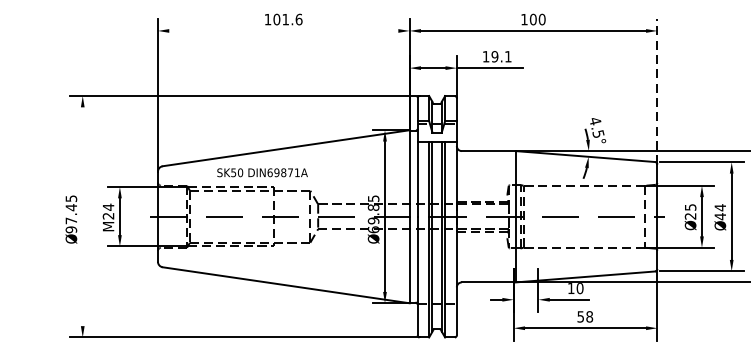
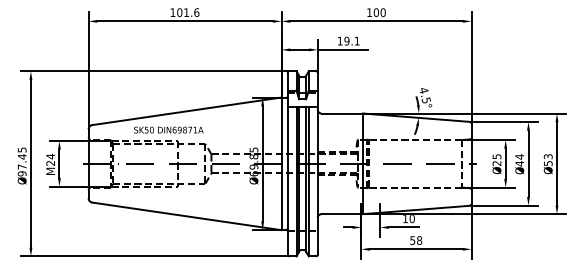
line: (283, 31) -> (184, 21), added
line: (657, 91) -> (471, 67), dashed -> solid
line: (82, 216) -> (30, 163), added

